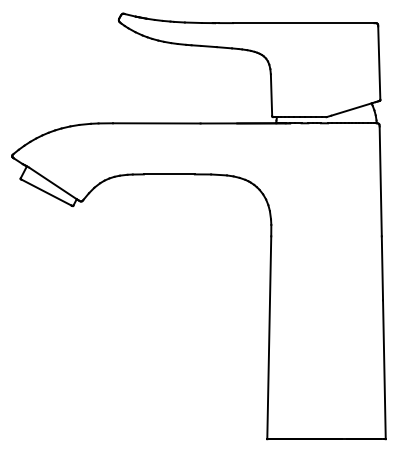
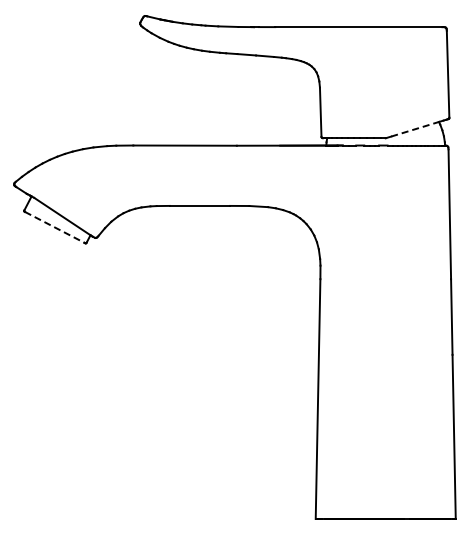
line: (351, 109) -> (415, 129), solid -> dashed
line: (46, 192) -> (54, 227), solid -> dashed

